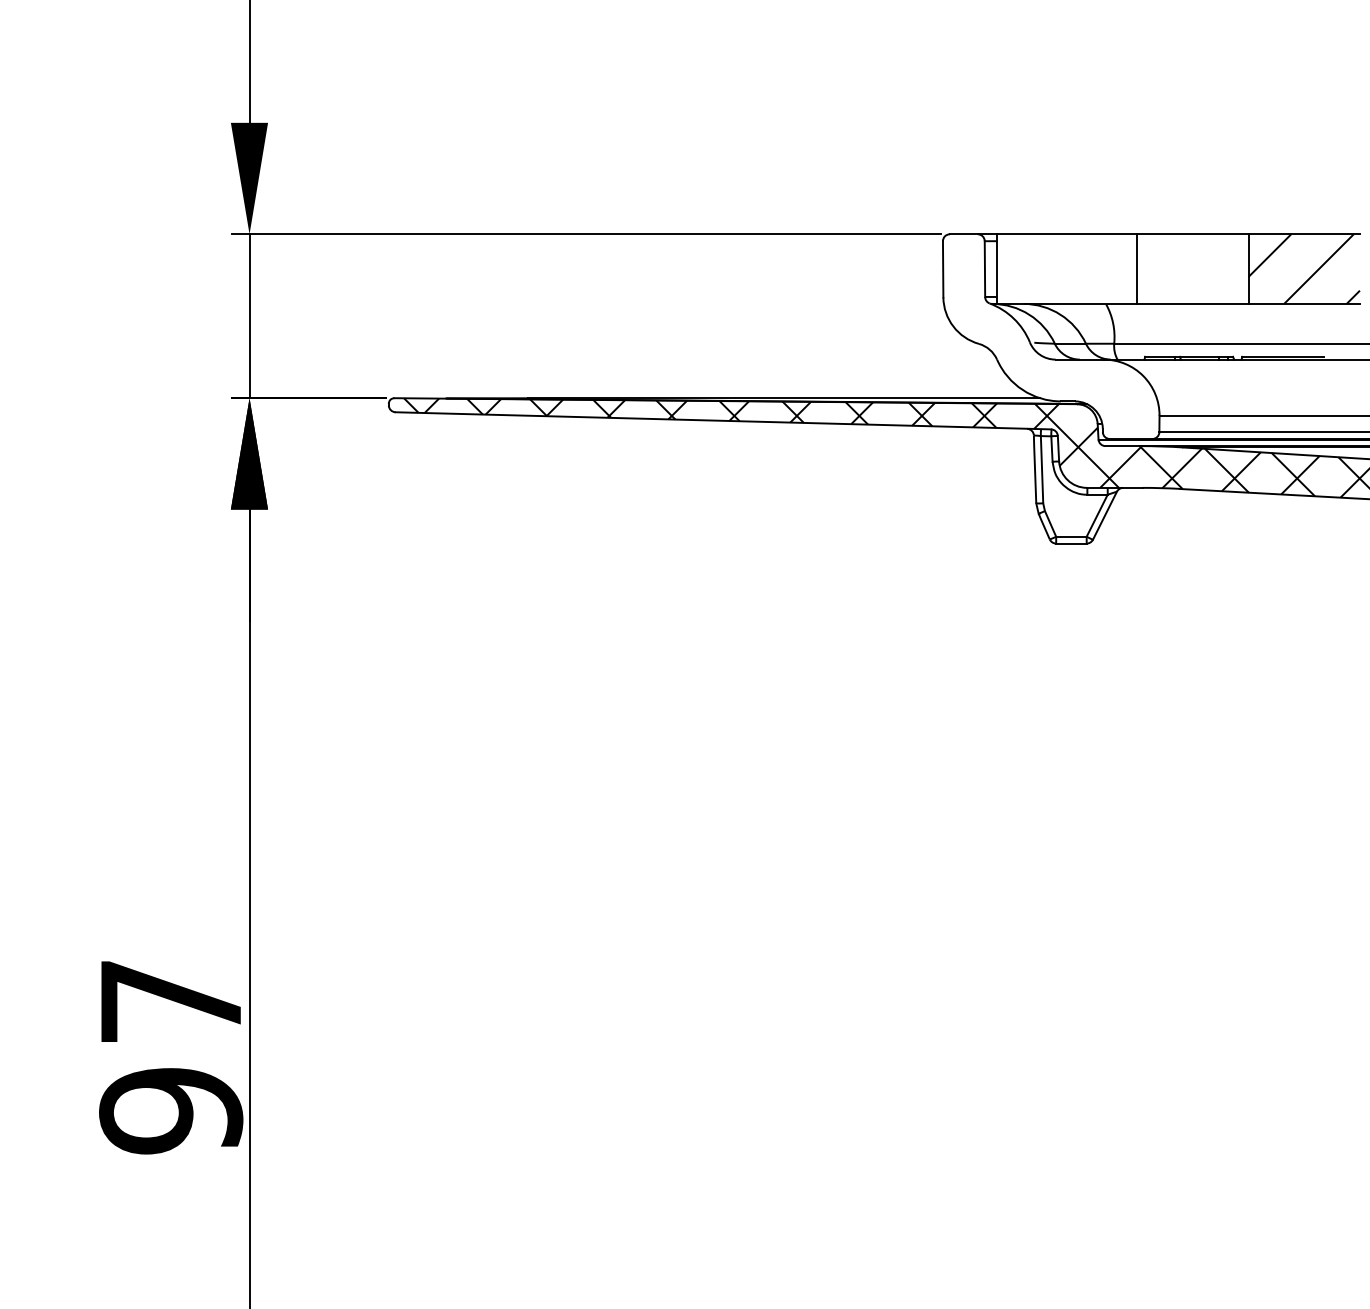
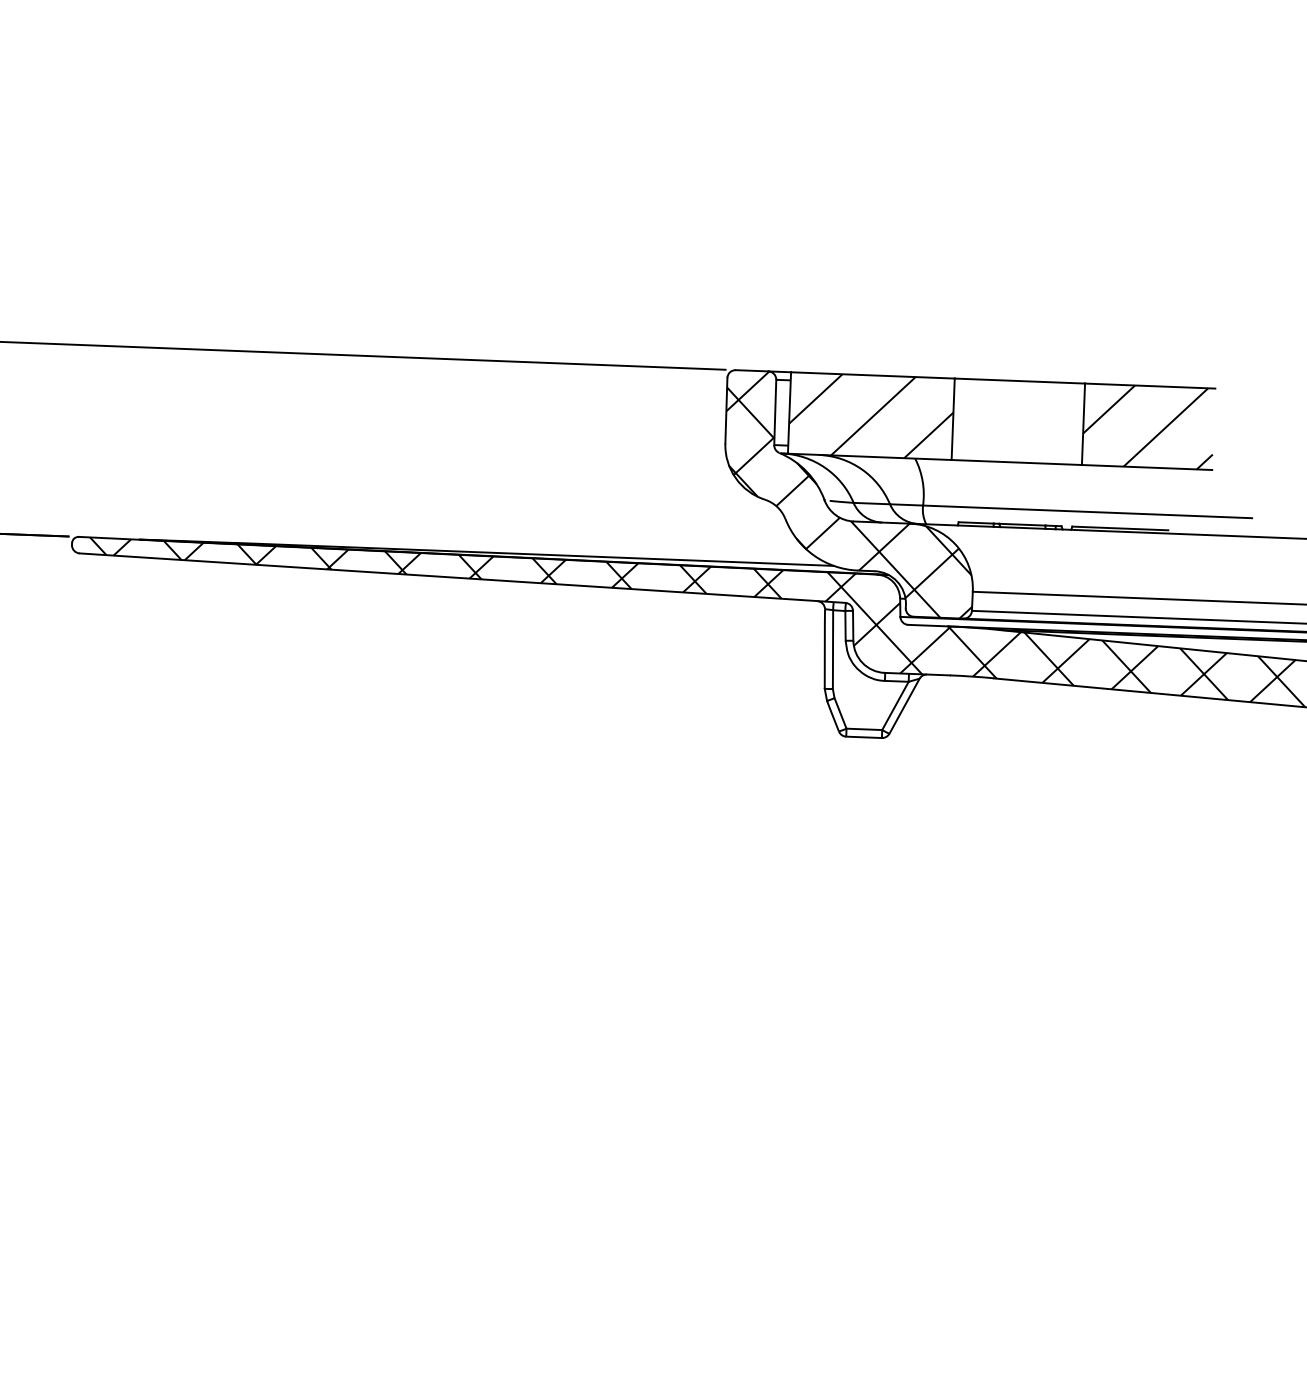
hatch: (1067, 268) -> (871, 415), added
hatch: (1051, 336) -> (850, 494), added

